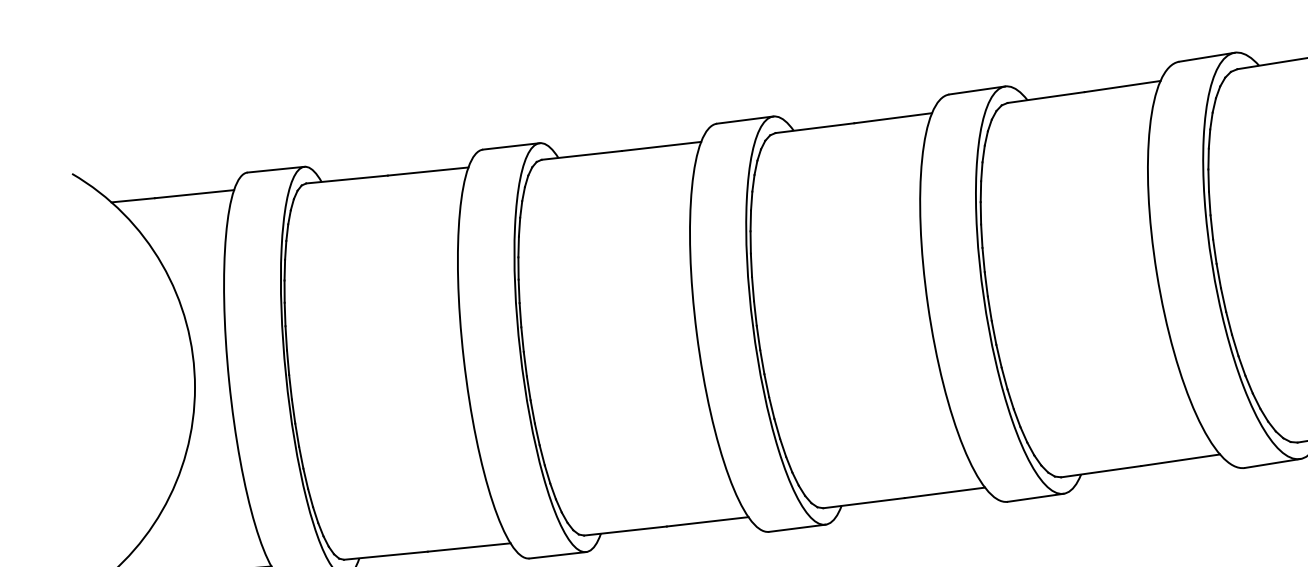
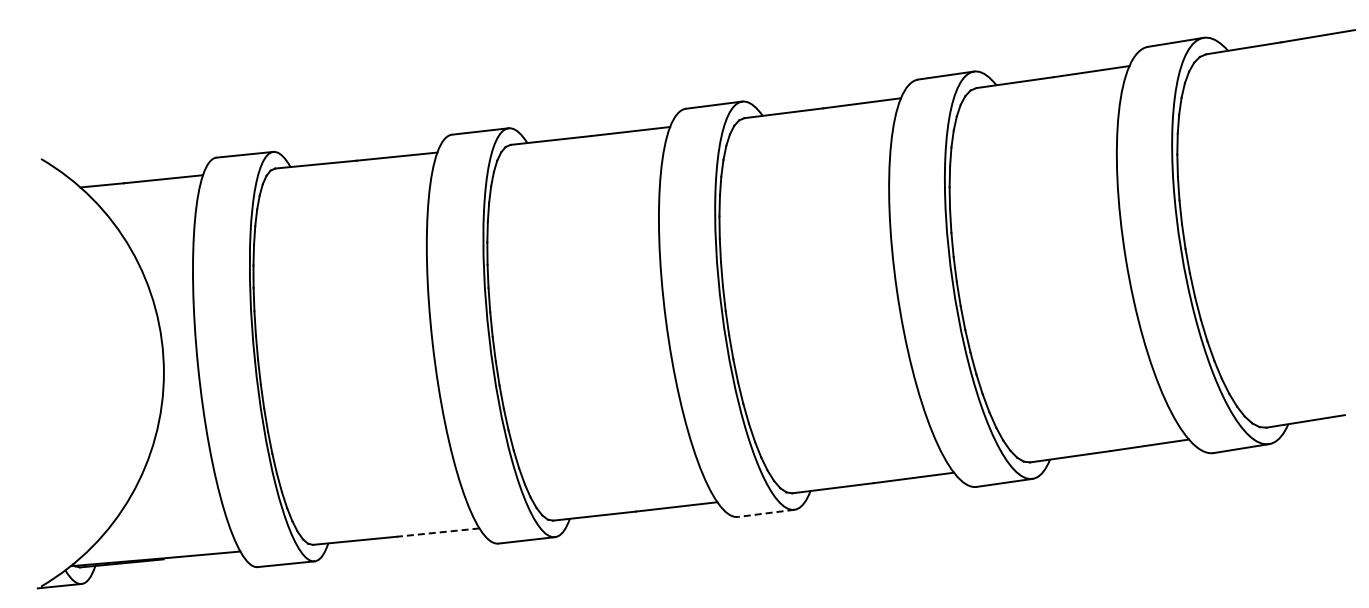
line: (796, 528) -> (765, 513), solid -> dashed
line: (469, 547) -> (438, 532), solid -> dashed

